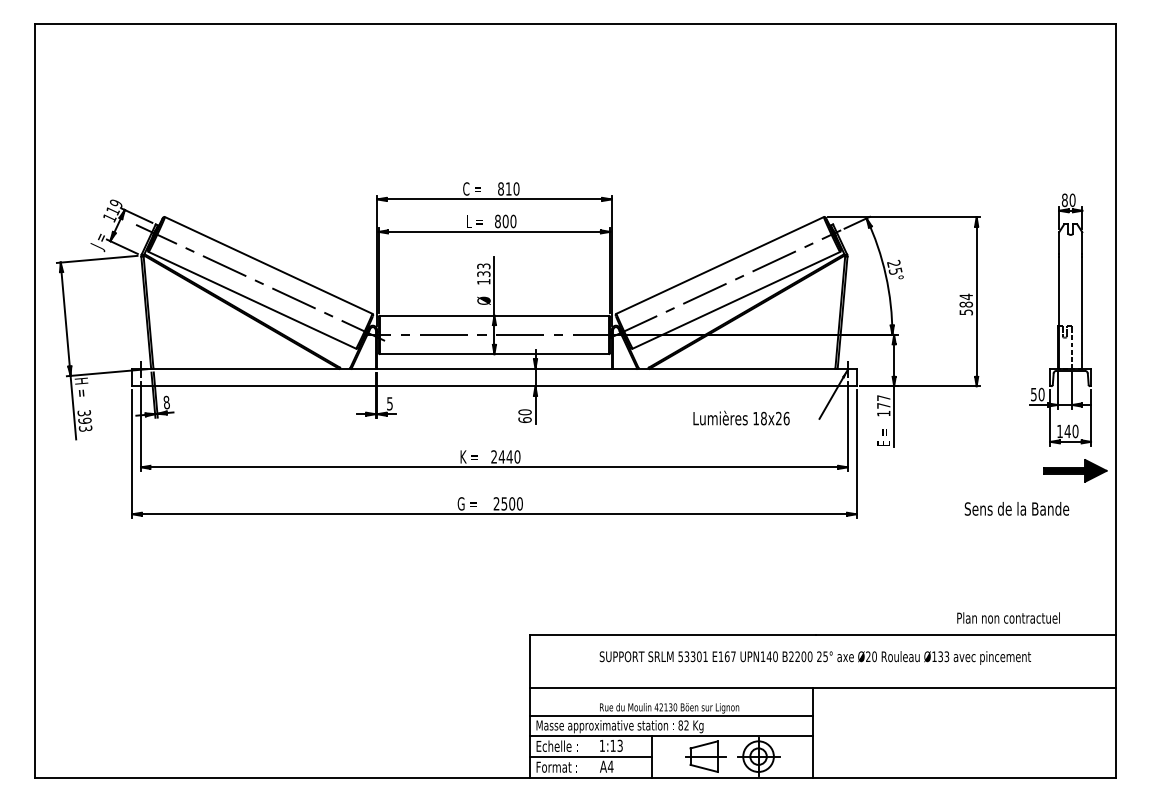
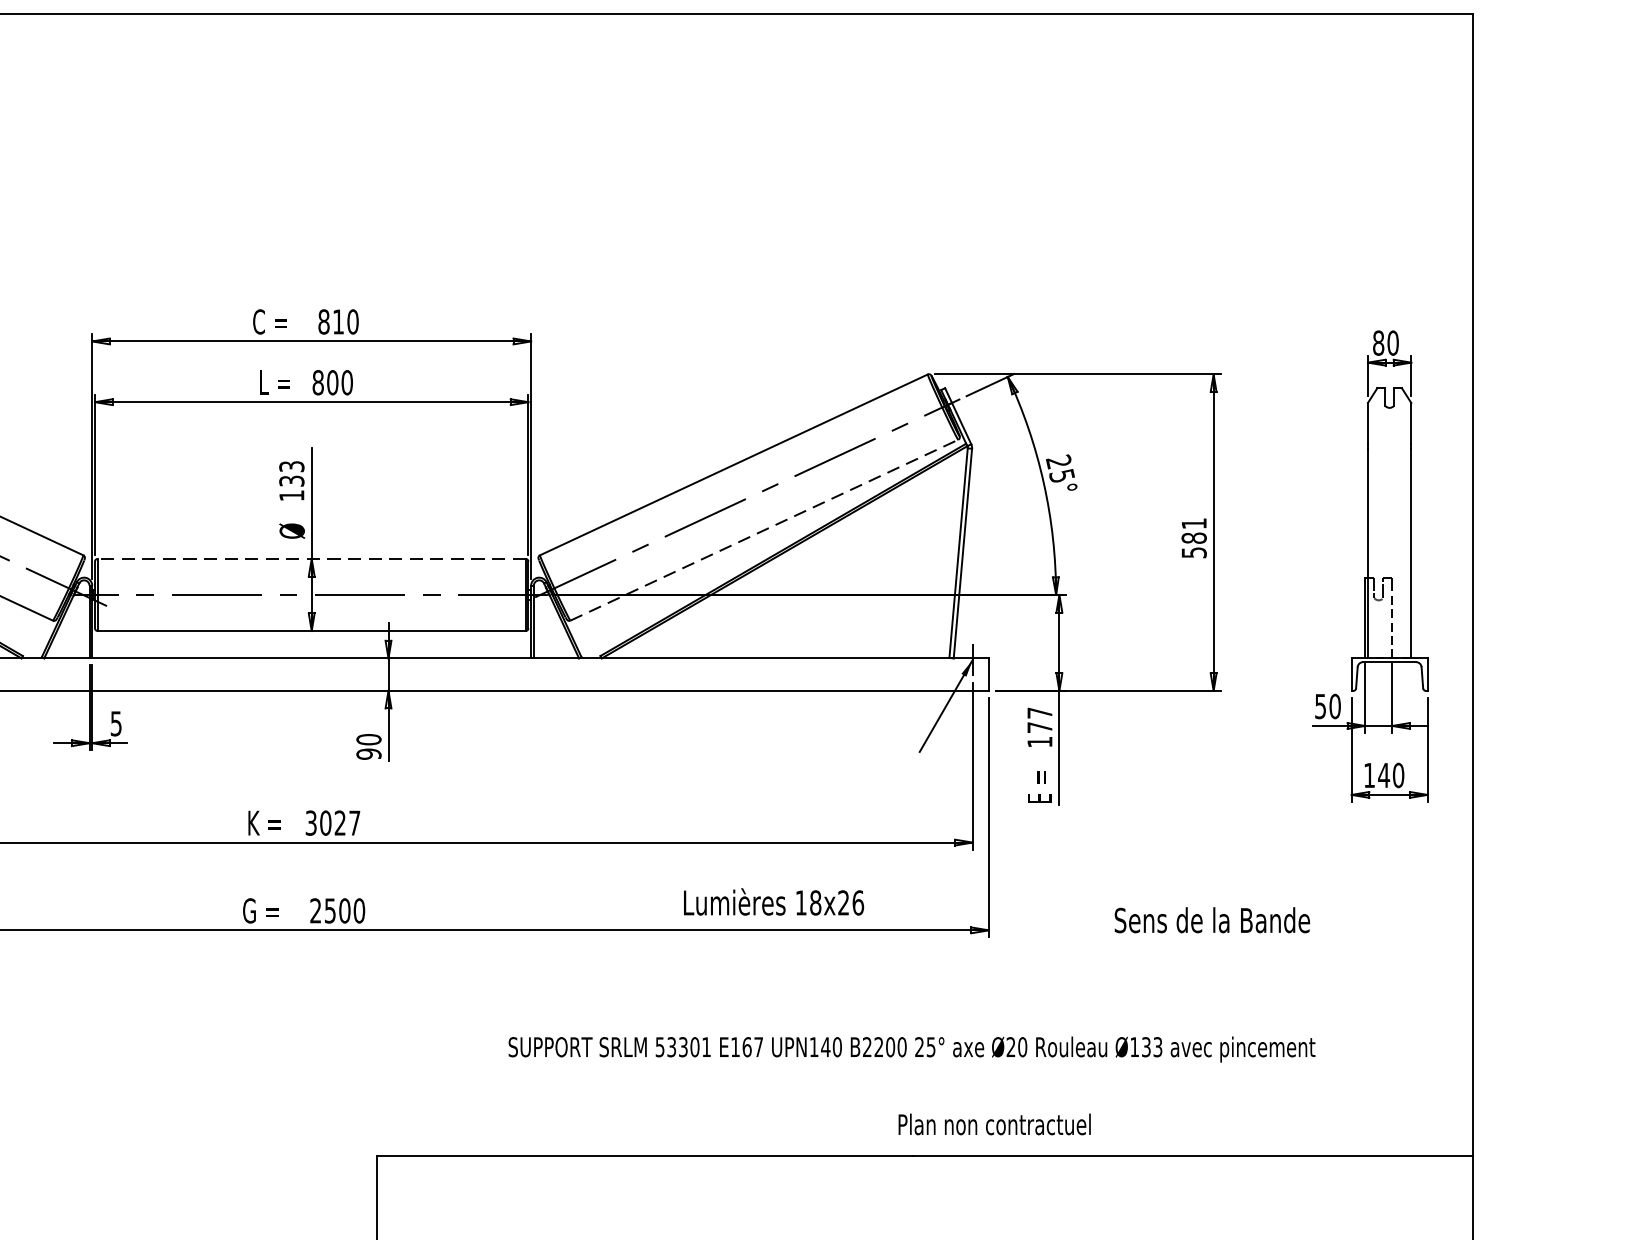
text: (965, 296) -> (1192, 523), 584 -> 581
line: (736, 300) -> (764, 530), solid -> dashed
line: (493, 315) -> (309, 558), solid -> dashed
text: (741, 417) -> (773, 900), moved
text: (524, 420) -> (367, 754), 60 -> 90
text: (505, 456) -> (332, 822), 2440 -> 3027
part: (1075, 470) -> (1398, 848), removed
text: (1016, 508) -> (1211, 919), moved
text: (1008, 617) -> (994, 1123), moved
text: (814, 657) -> (910, 1048), moved

